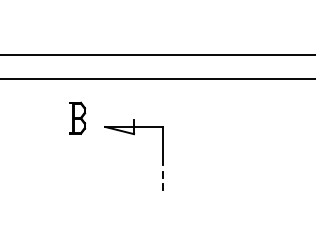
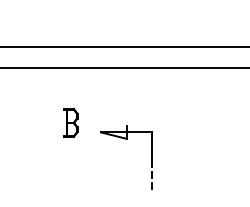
part: (77, 117) -> (70, 122), moved
part: (134, 135) -> (127, 140), moved

